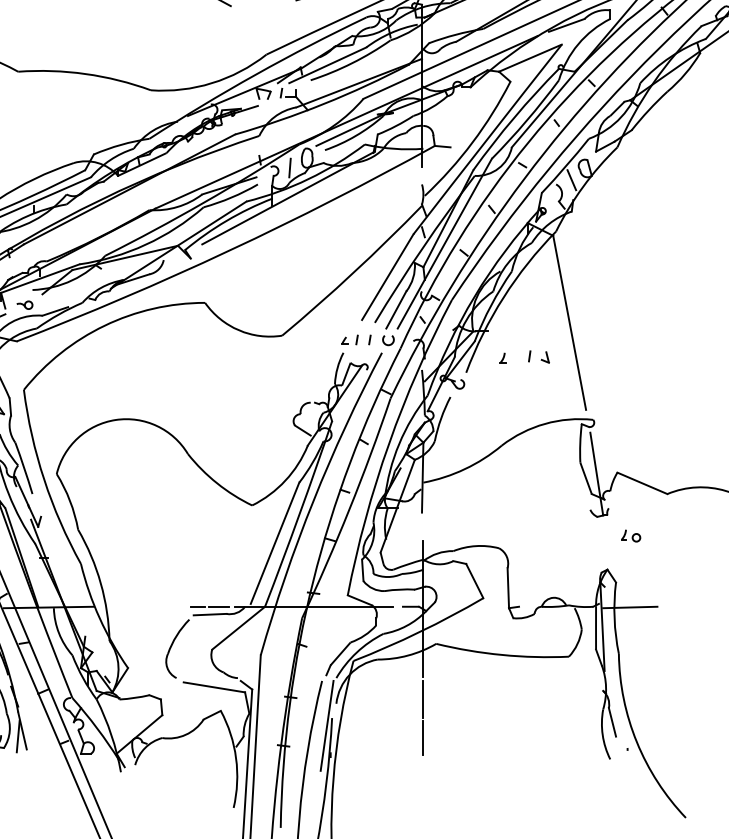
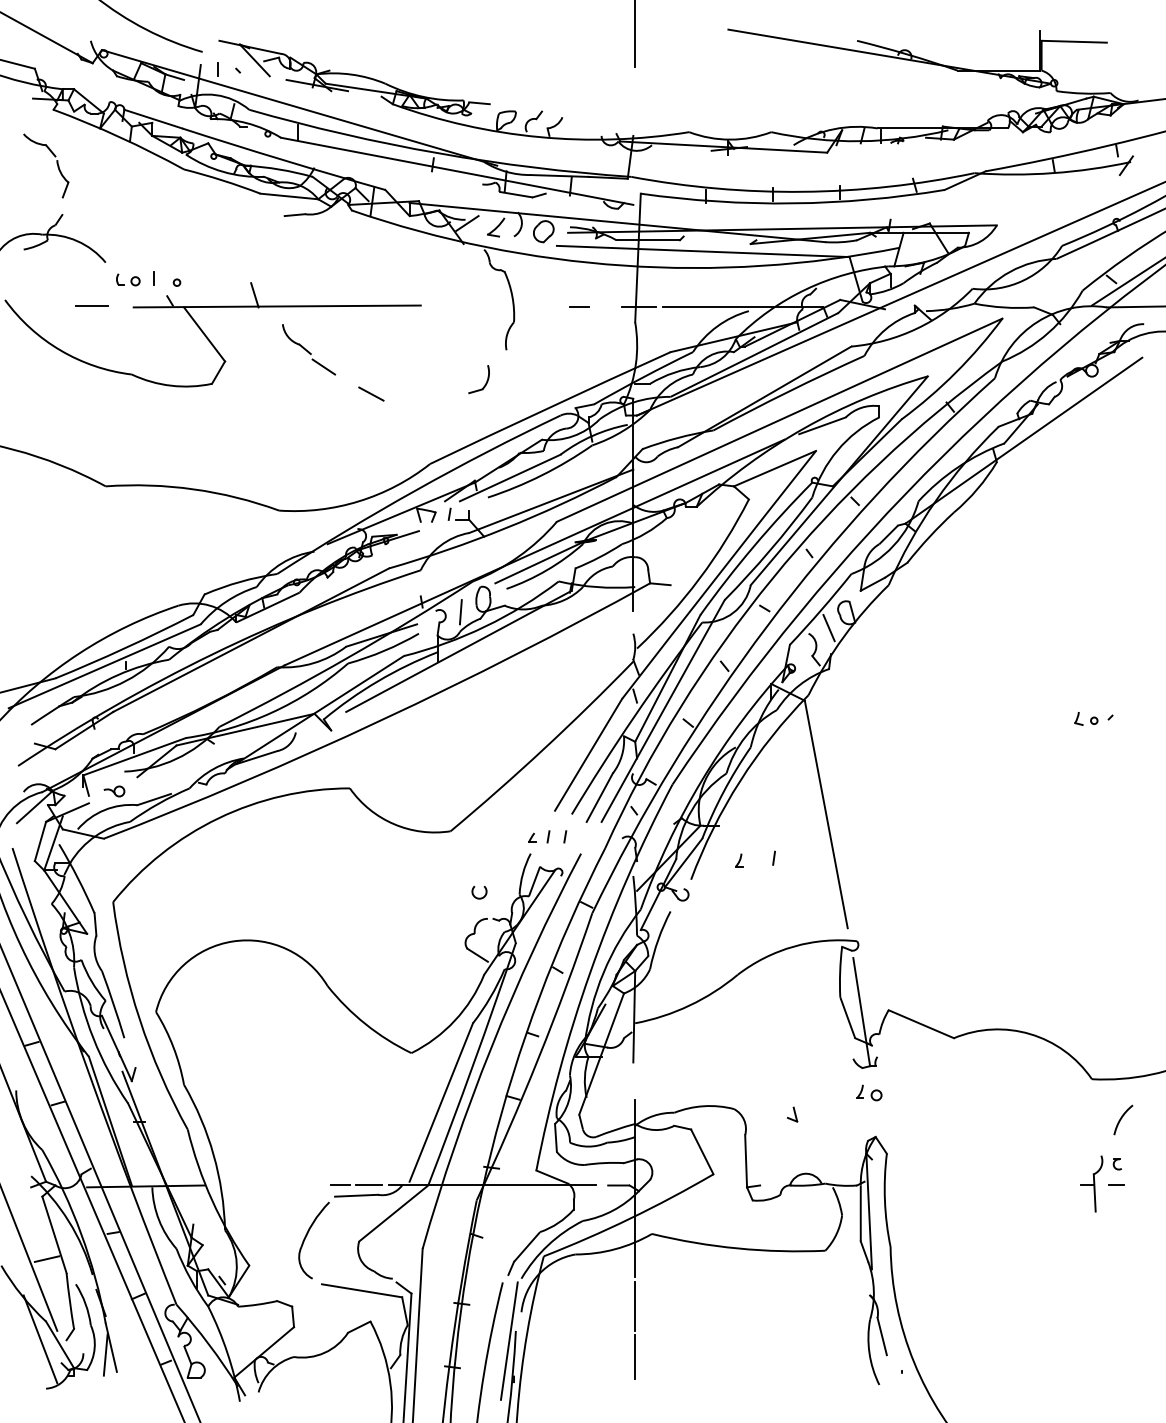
arc: (388, 344) -> (479, 897), moved
part: (545, 357) -> (792, 1114), moved
part: (631, 535) -> (869, 1092), moved
line: (630, 607) -> (905, 1186), removed

